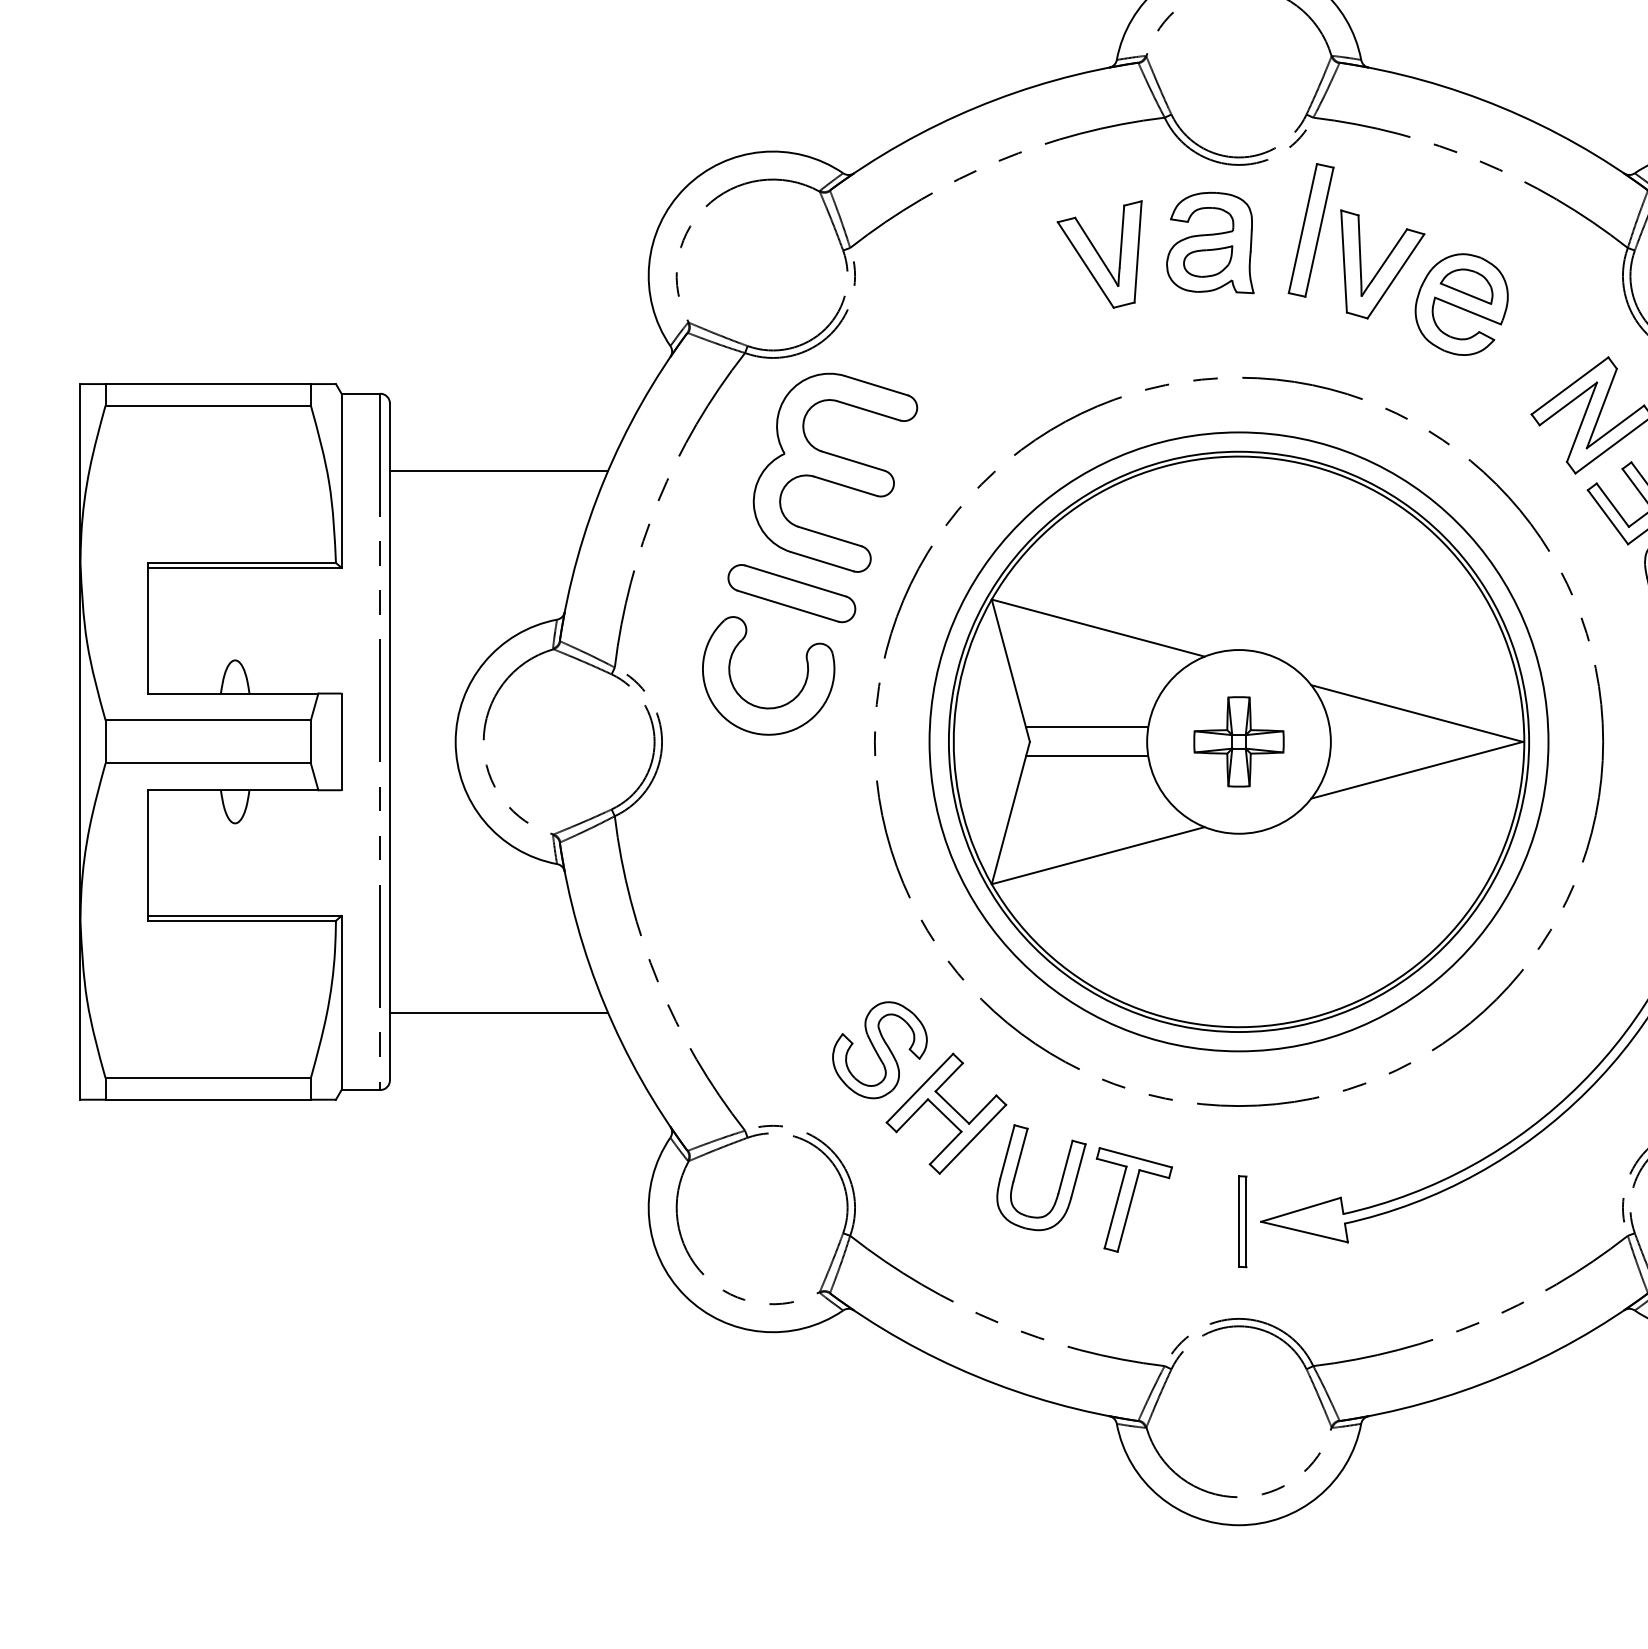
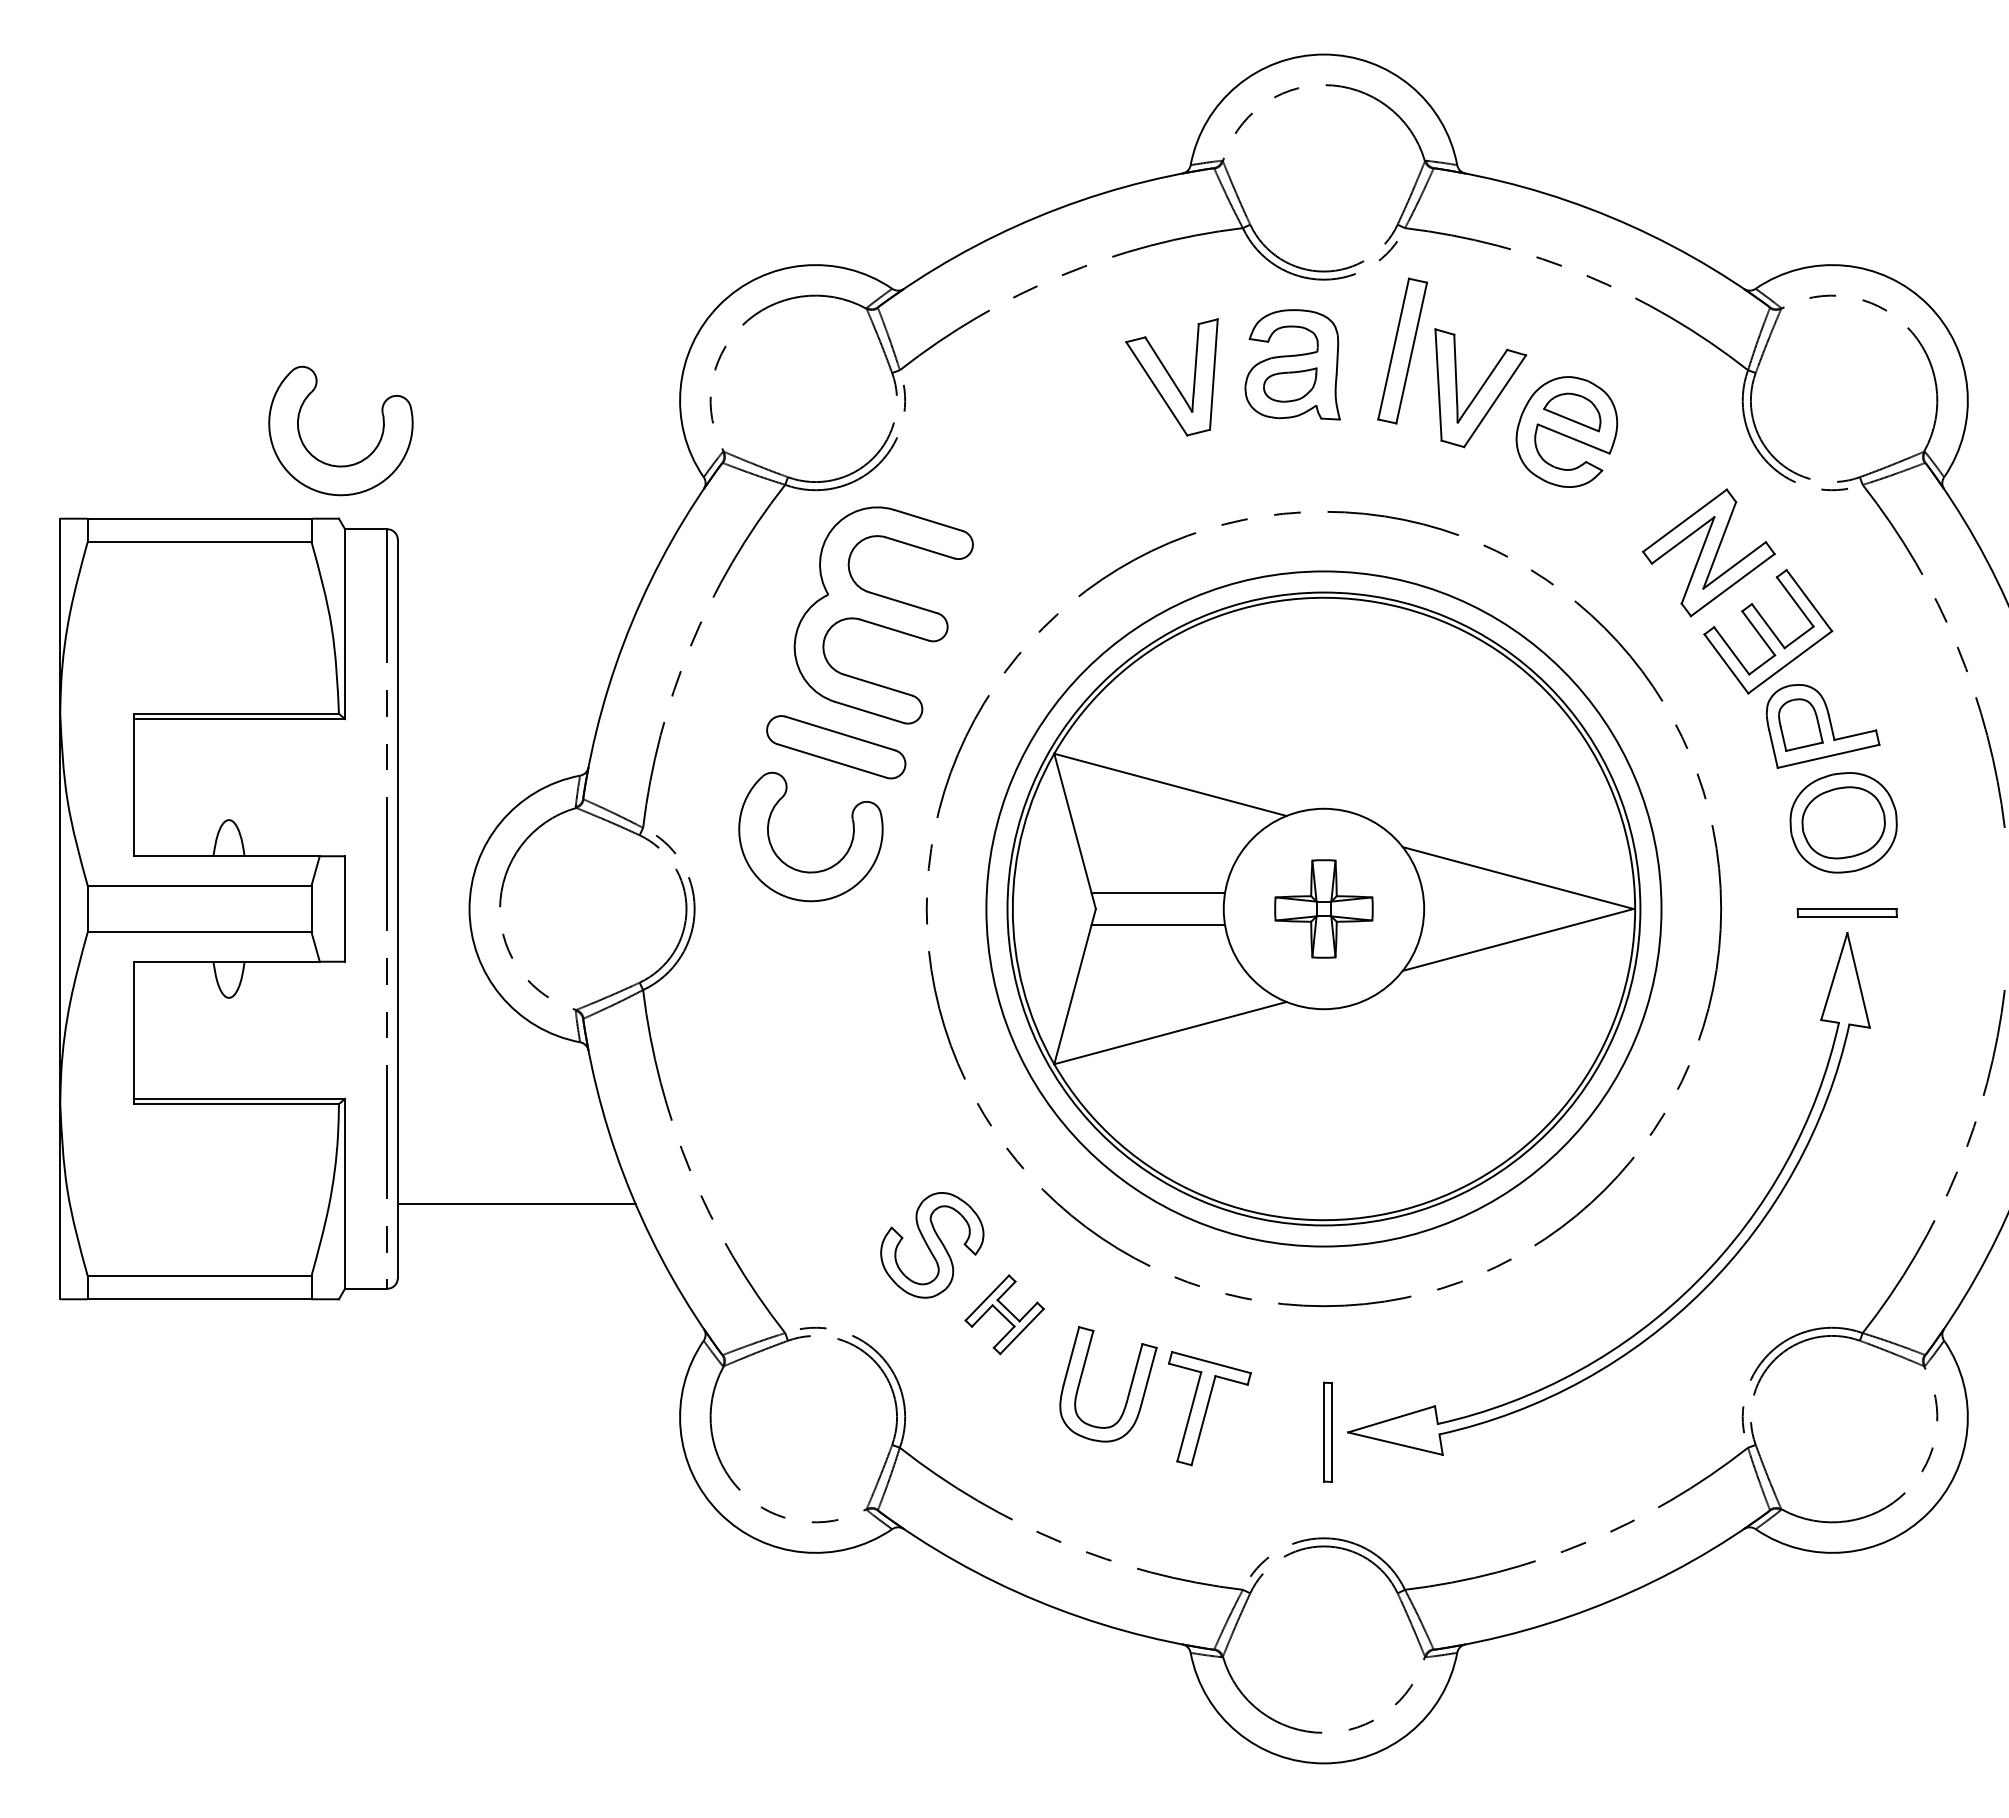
part: (330, 334) -> (332, 464), added
line: (498, 470) -> (516, 613), removed
part: (946, 1113) -> (1004, 1314), size x0.6

